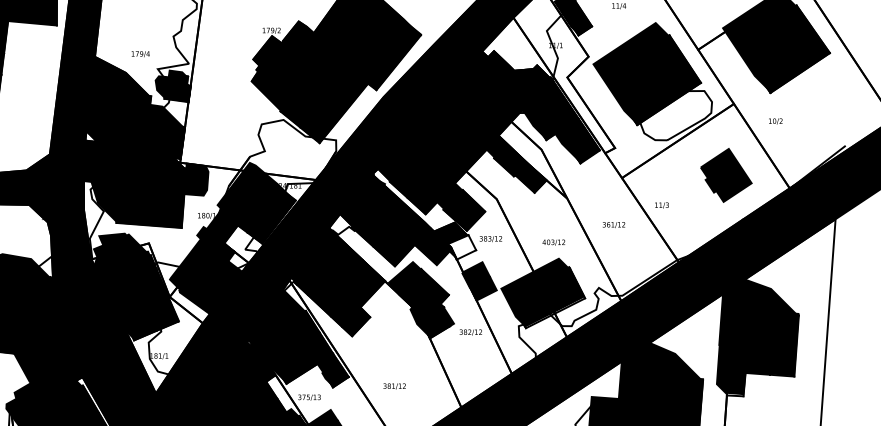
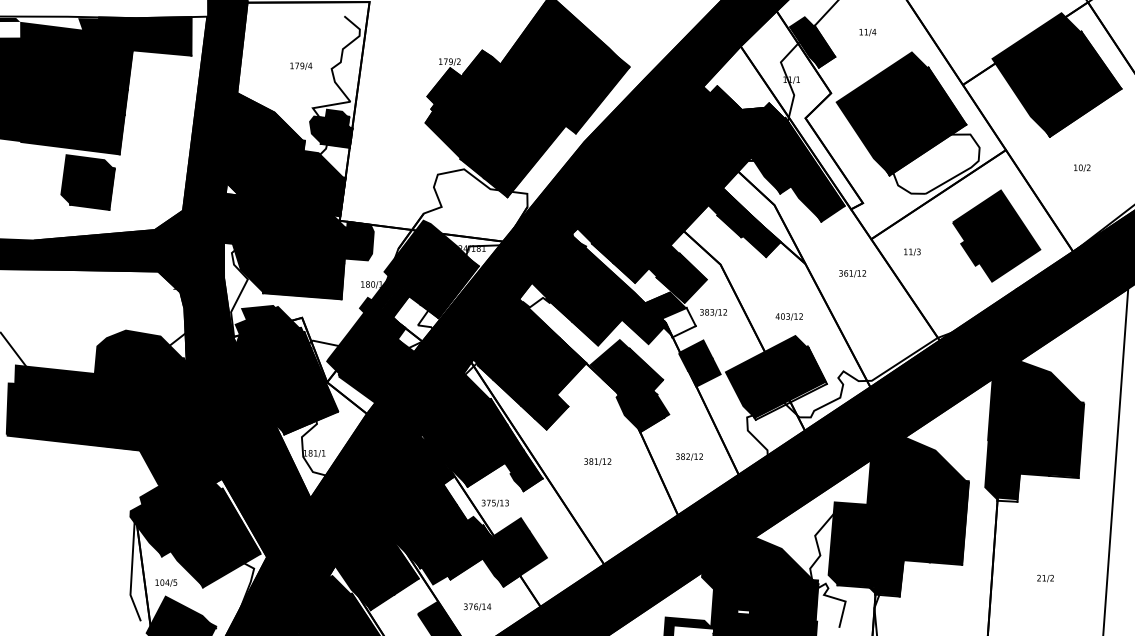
text: (140, 53) -> (301, 65), moved
text: (775, 120) -> (1082, 167), moved
part: (726, 174) -> (996, 235), size x1.43
text: (662, 204) -> (912, 251), moved
text: (613, 224) -> (852, 273), moved
text: (470, 332) -> (689, 456), moved
text: (394, 386) -> (597, 461), moved

